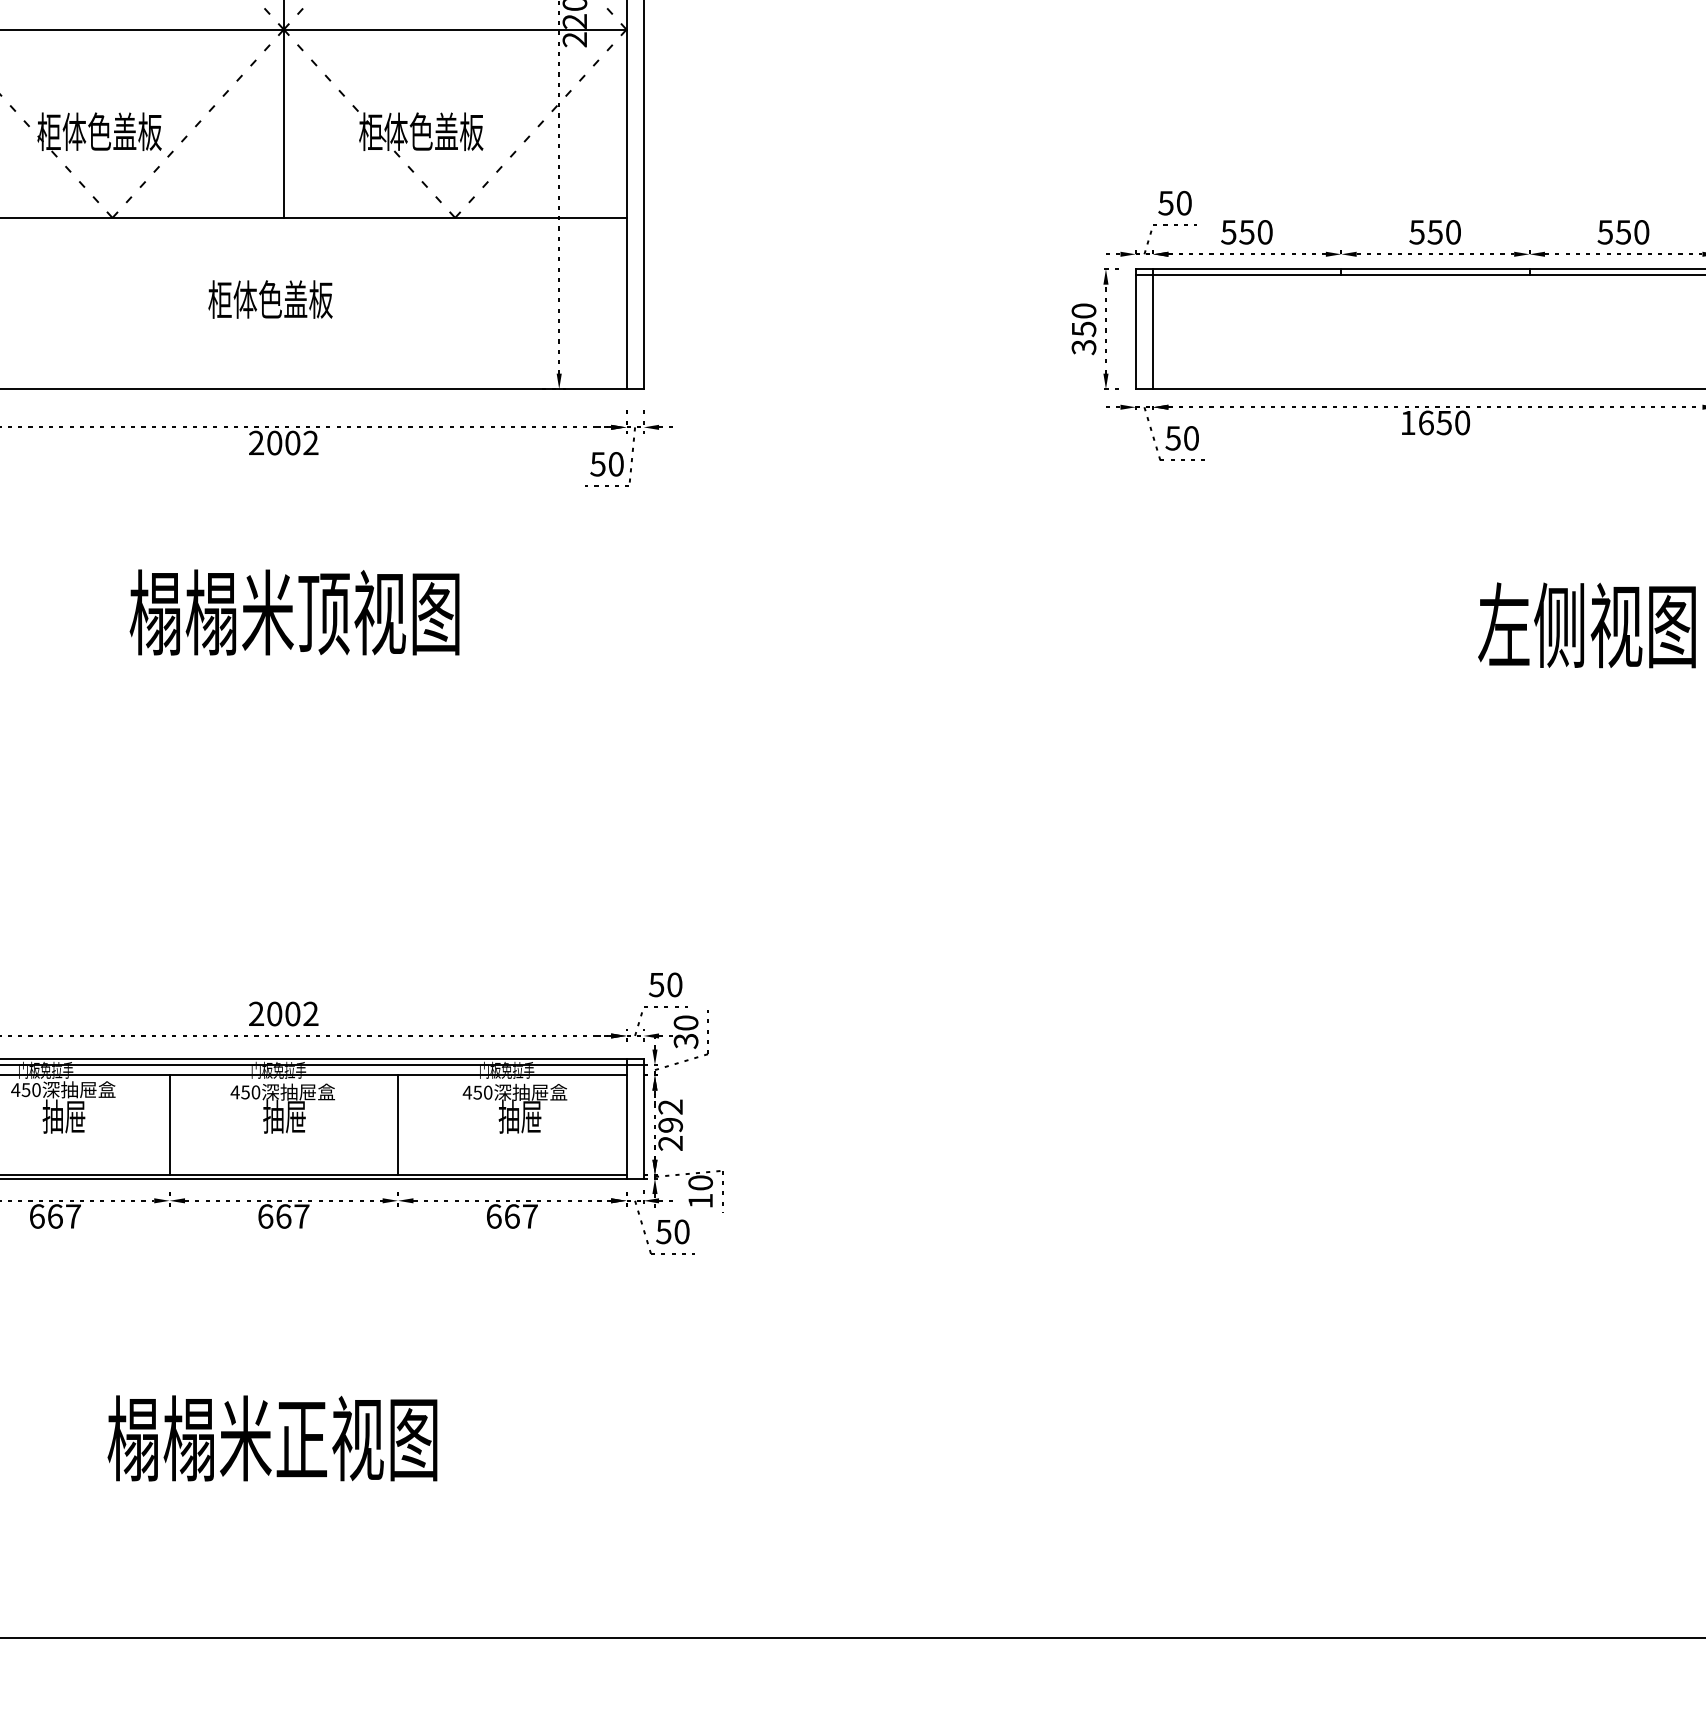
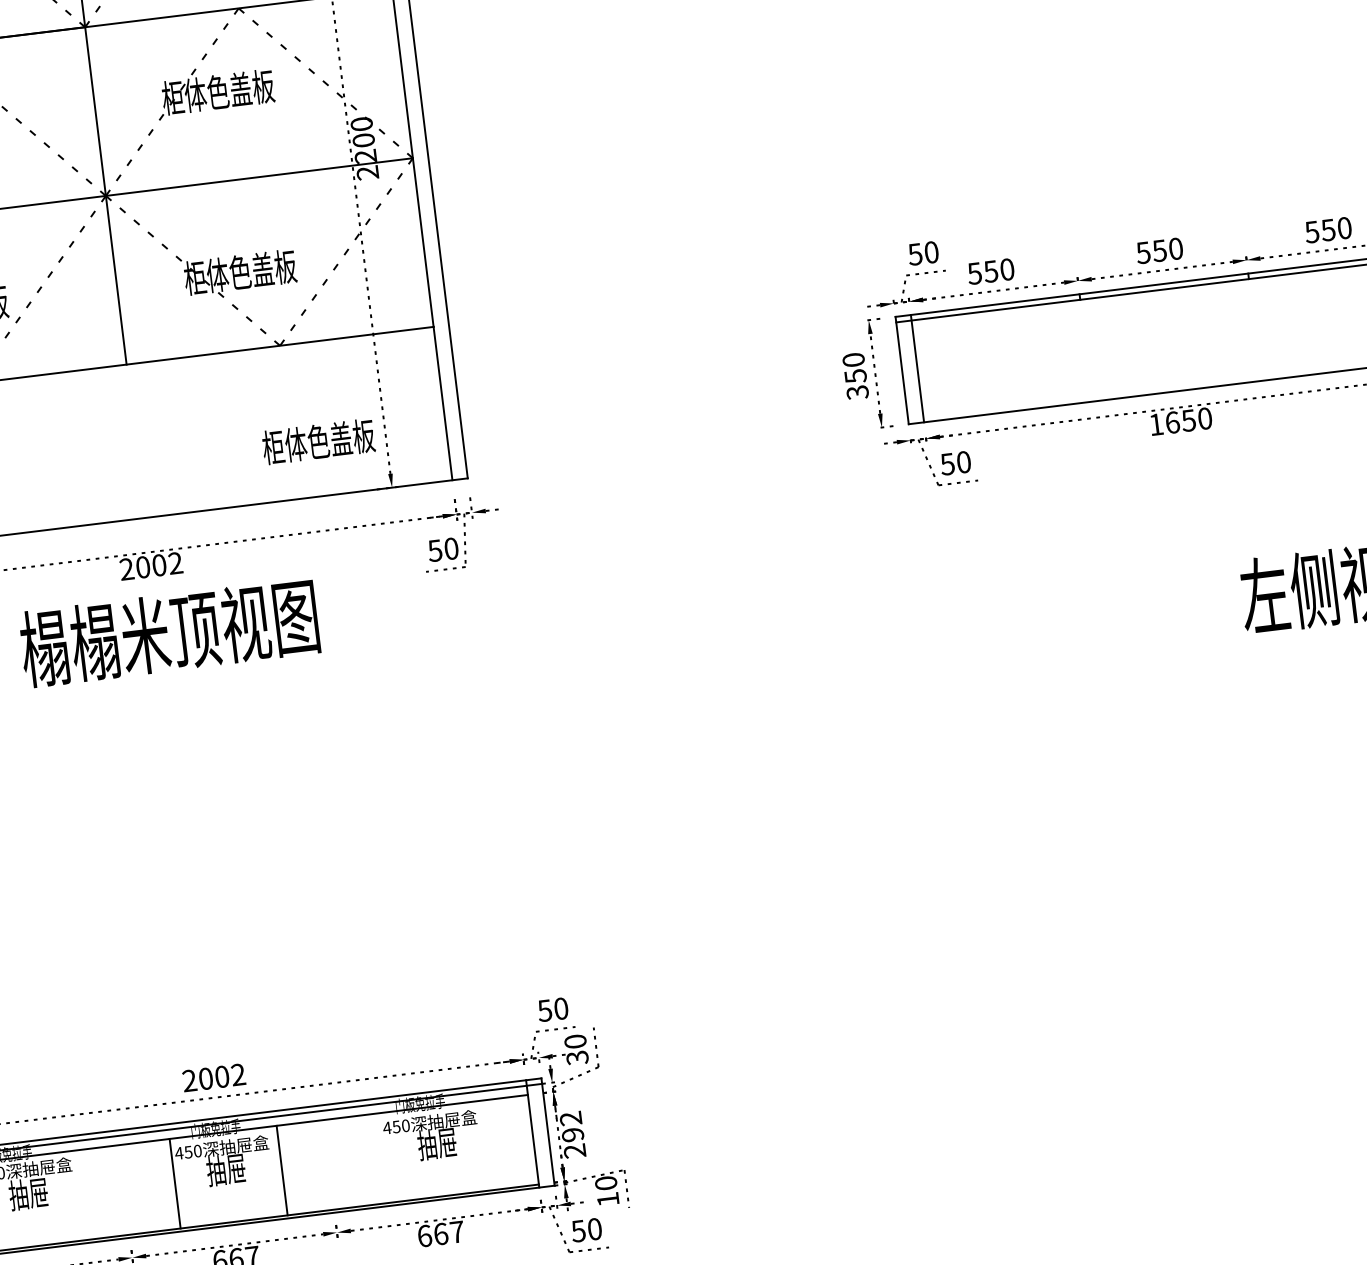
text: (270, 299) -> (318, 441), moved
text: (294, 612) -> (169, 632), moved
line: (169, 1125) -> (175, 1184), moved
line: (398, 1125) -> (282, 1170), moved

